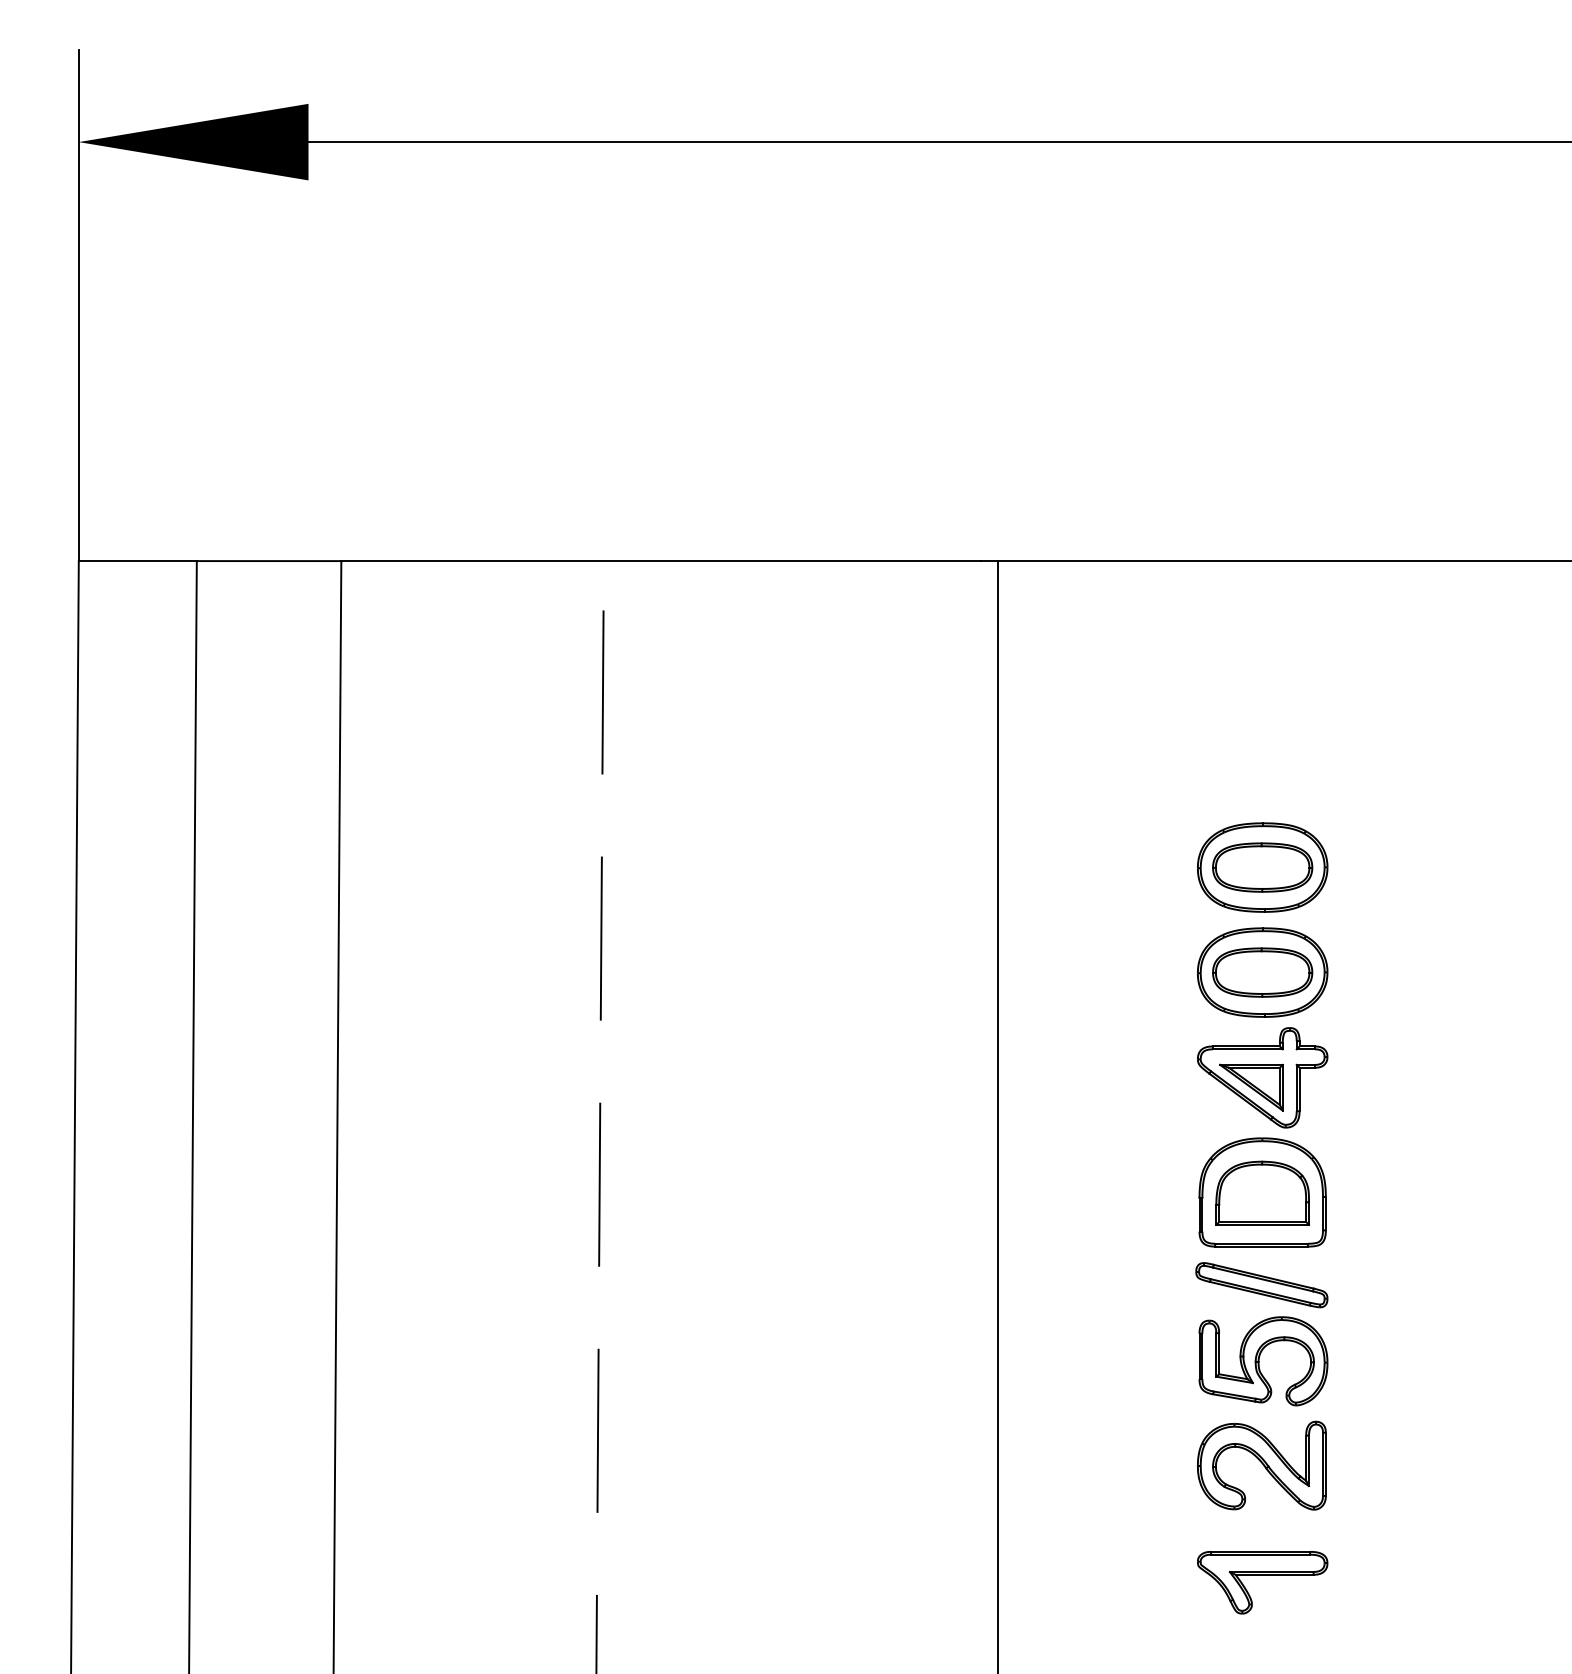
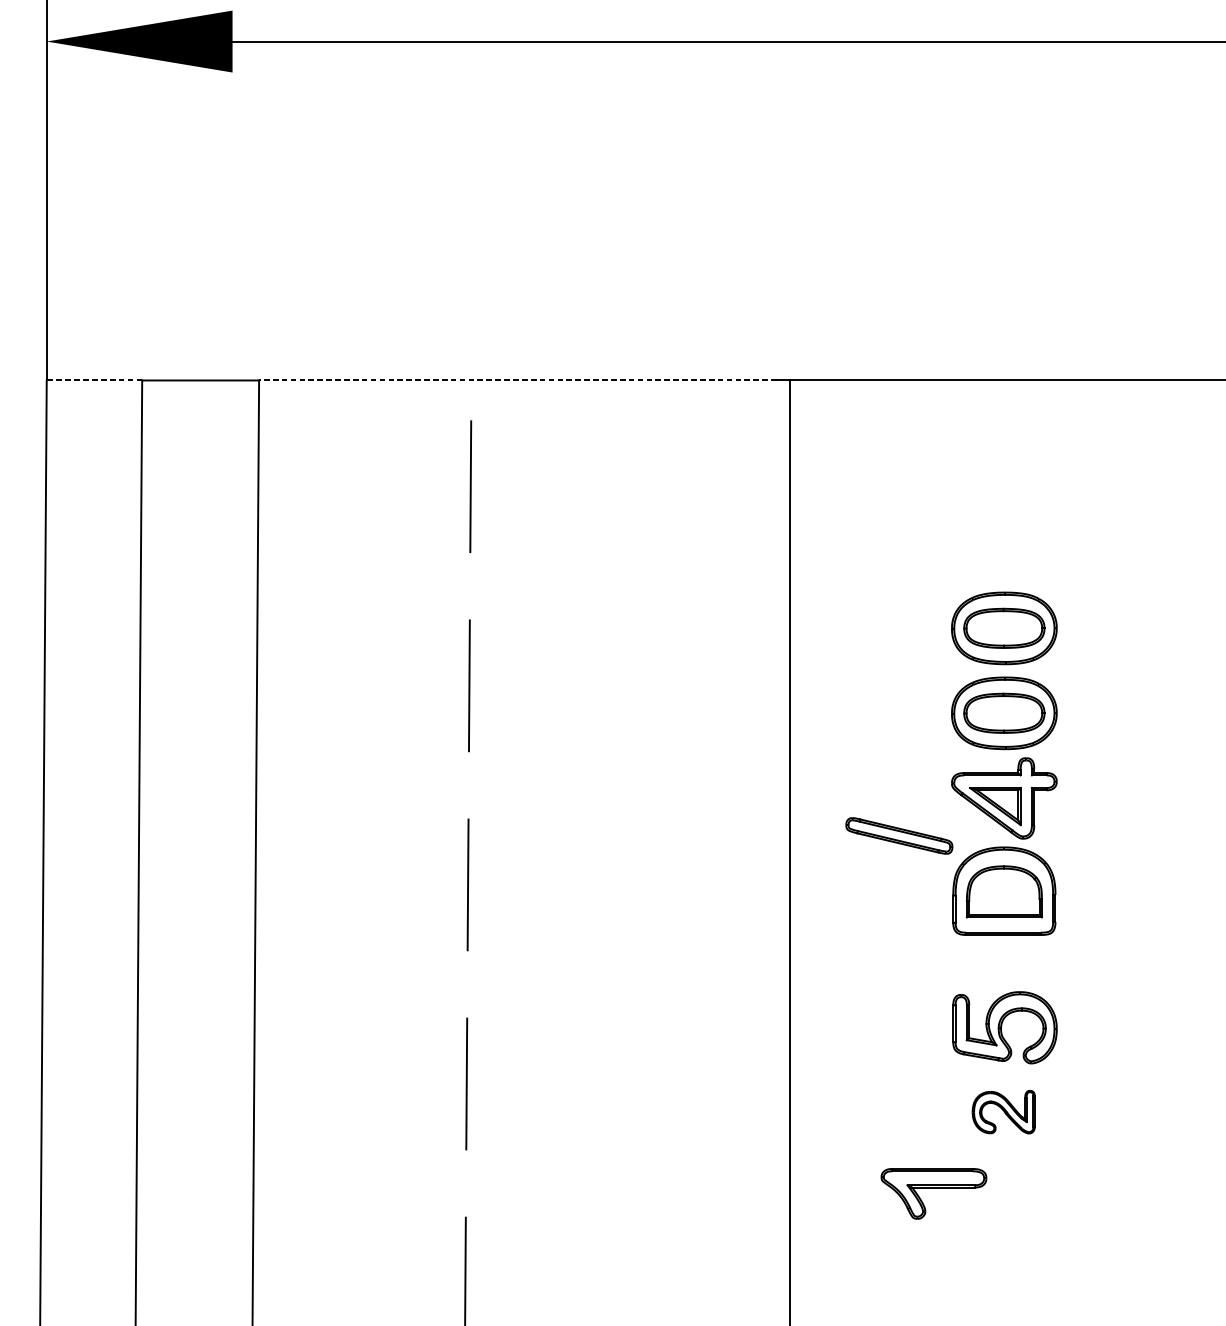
line: (137, 561) -> (94, 380), solid -> dashed
line: (661, 561) -> (518, 380), solid -> dashed
part: (1261, 1285) -> (899, 836), moved
part: (1261, 1465) -> (1003, 1112), size x0.6
part: (1262, 1575) -> (933, 1188), moved

